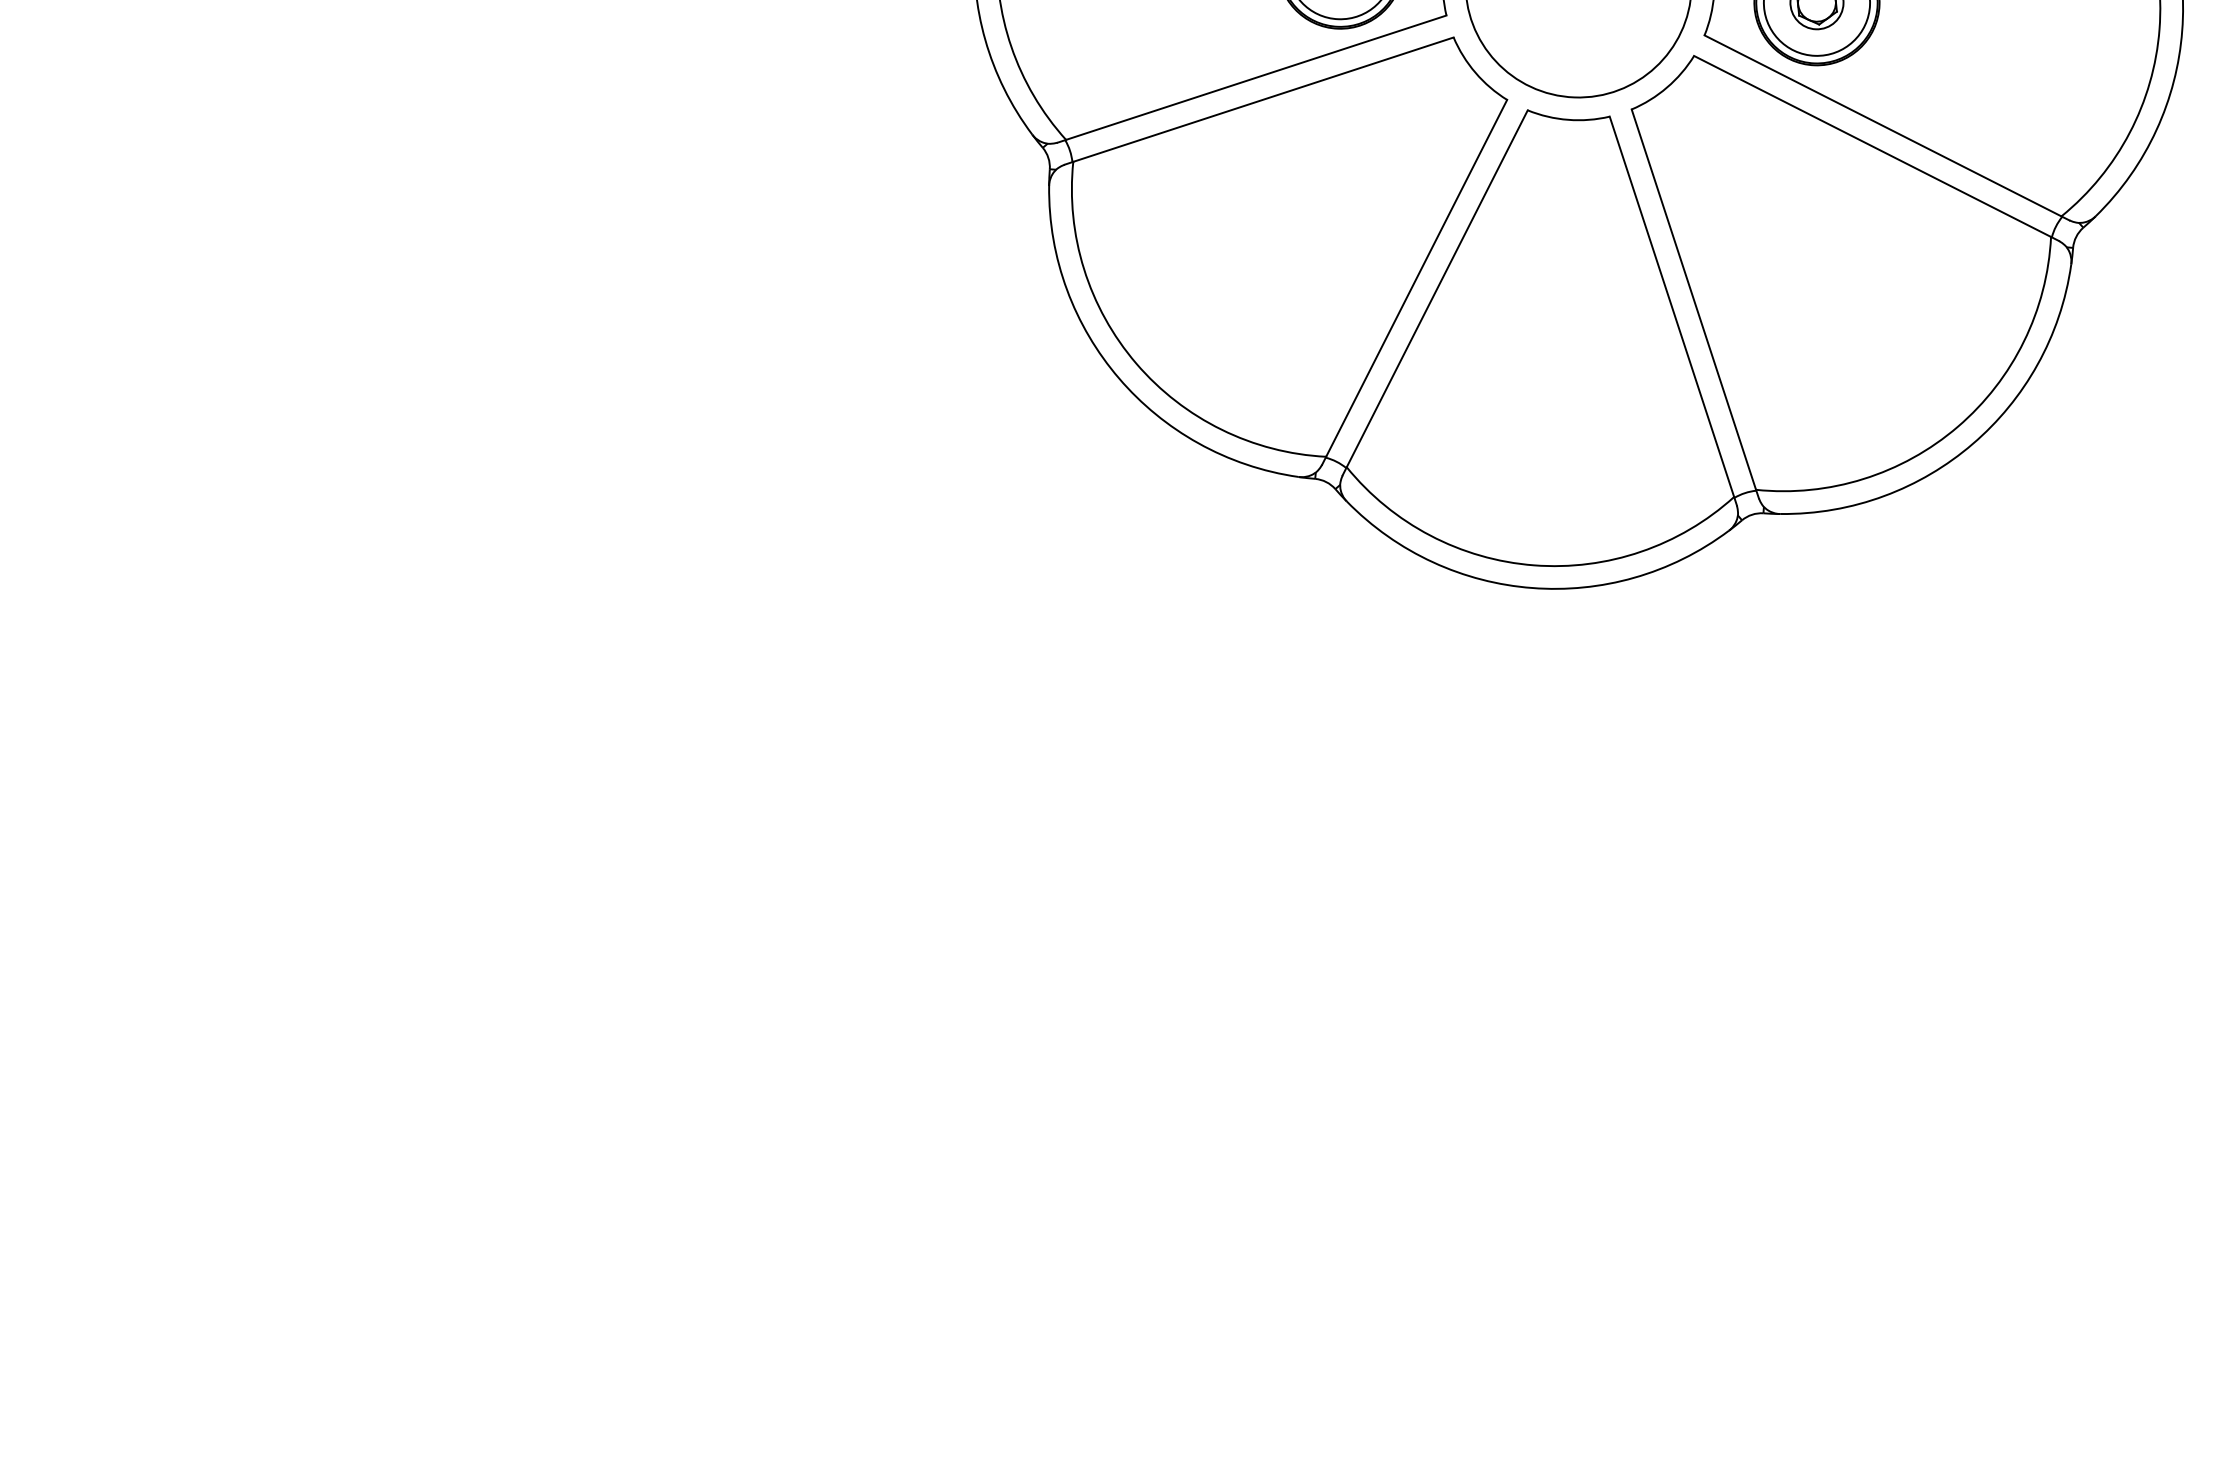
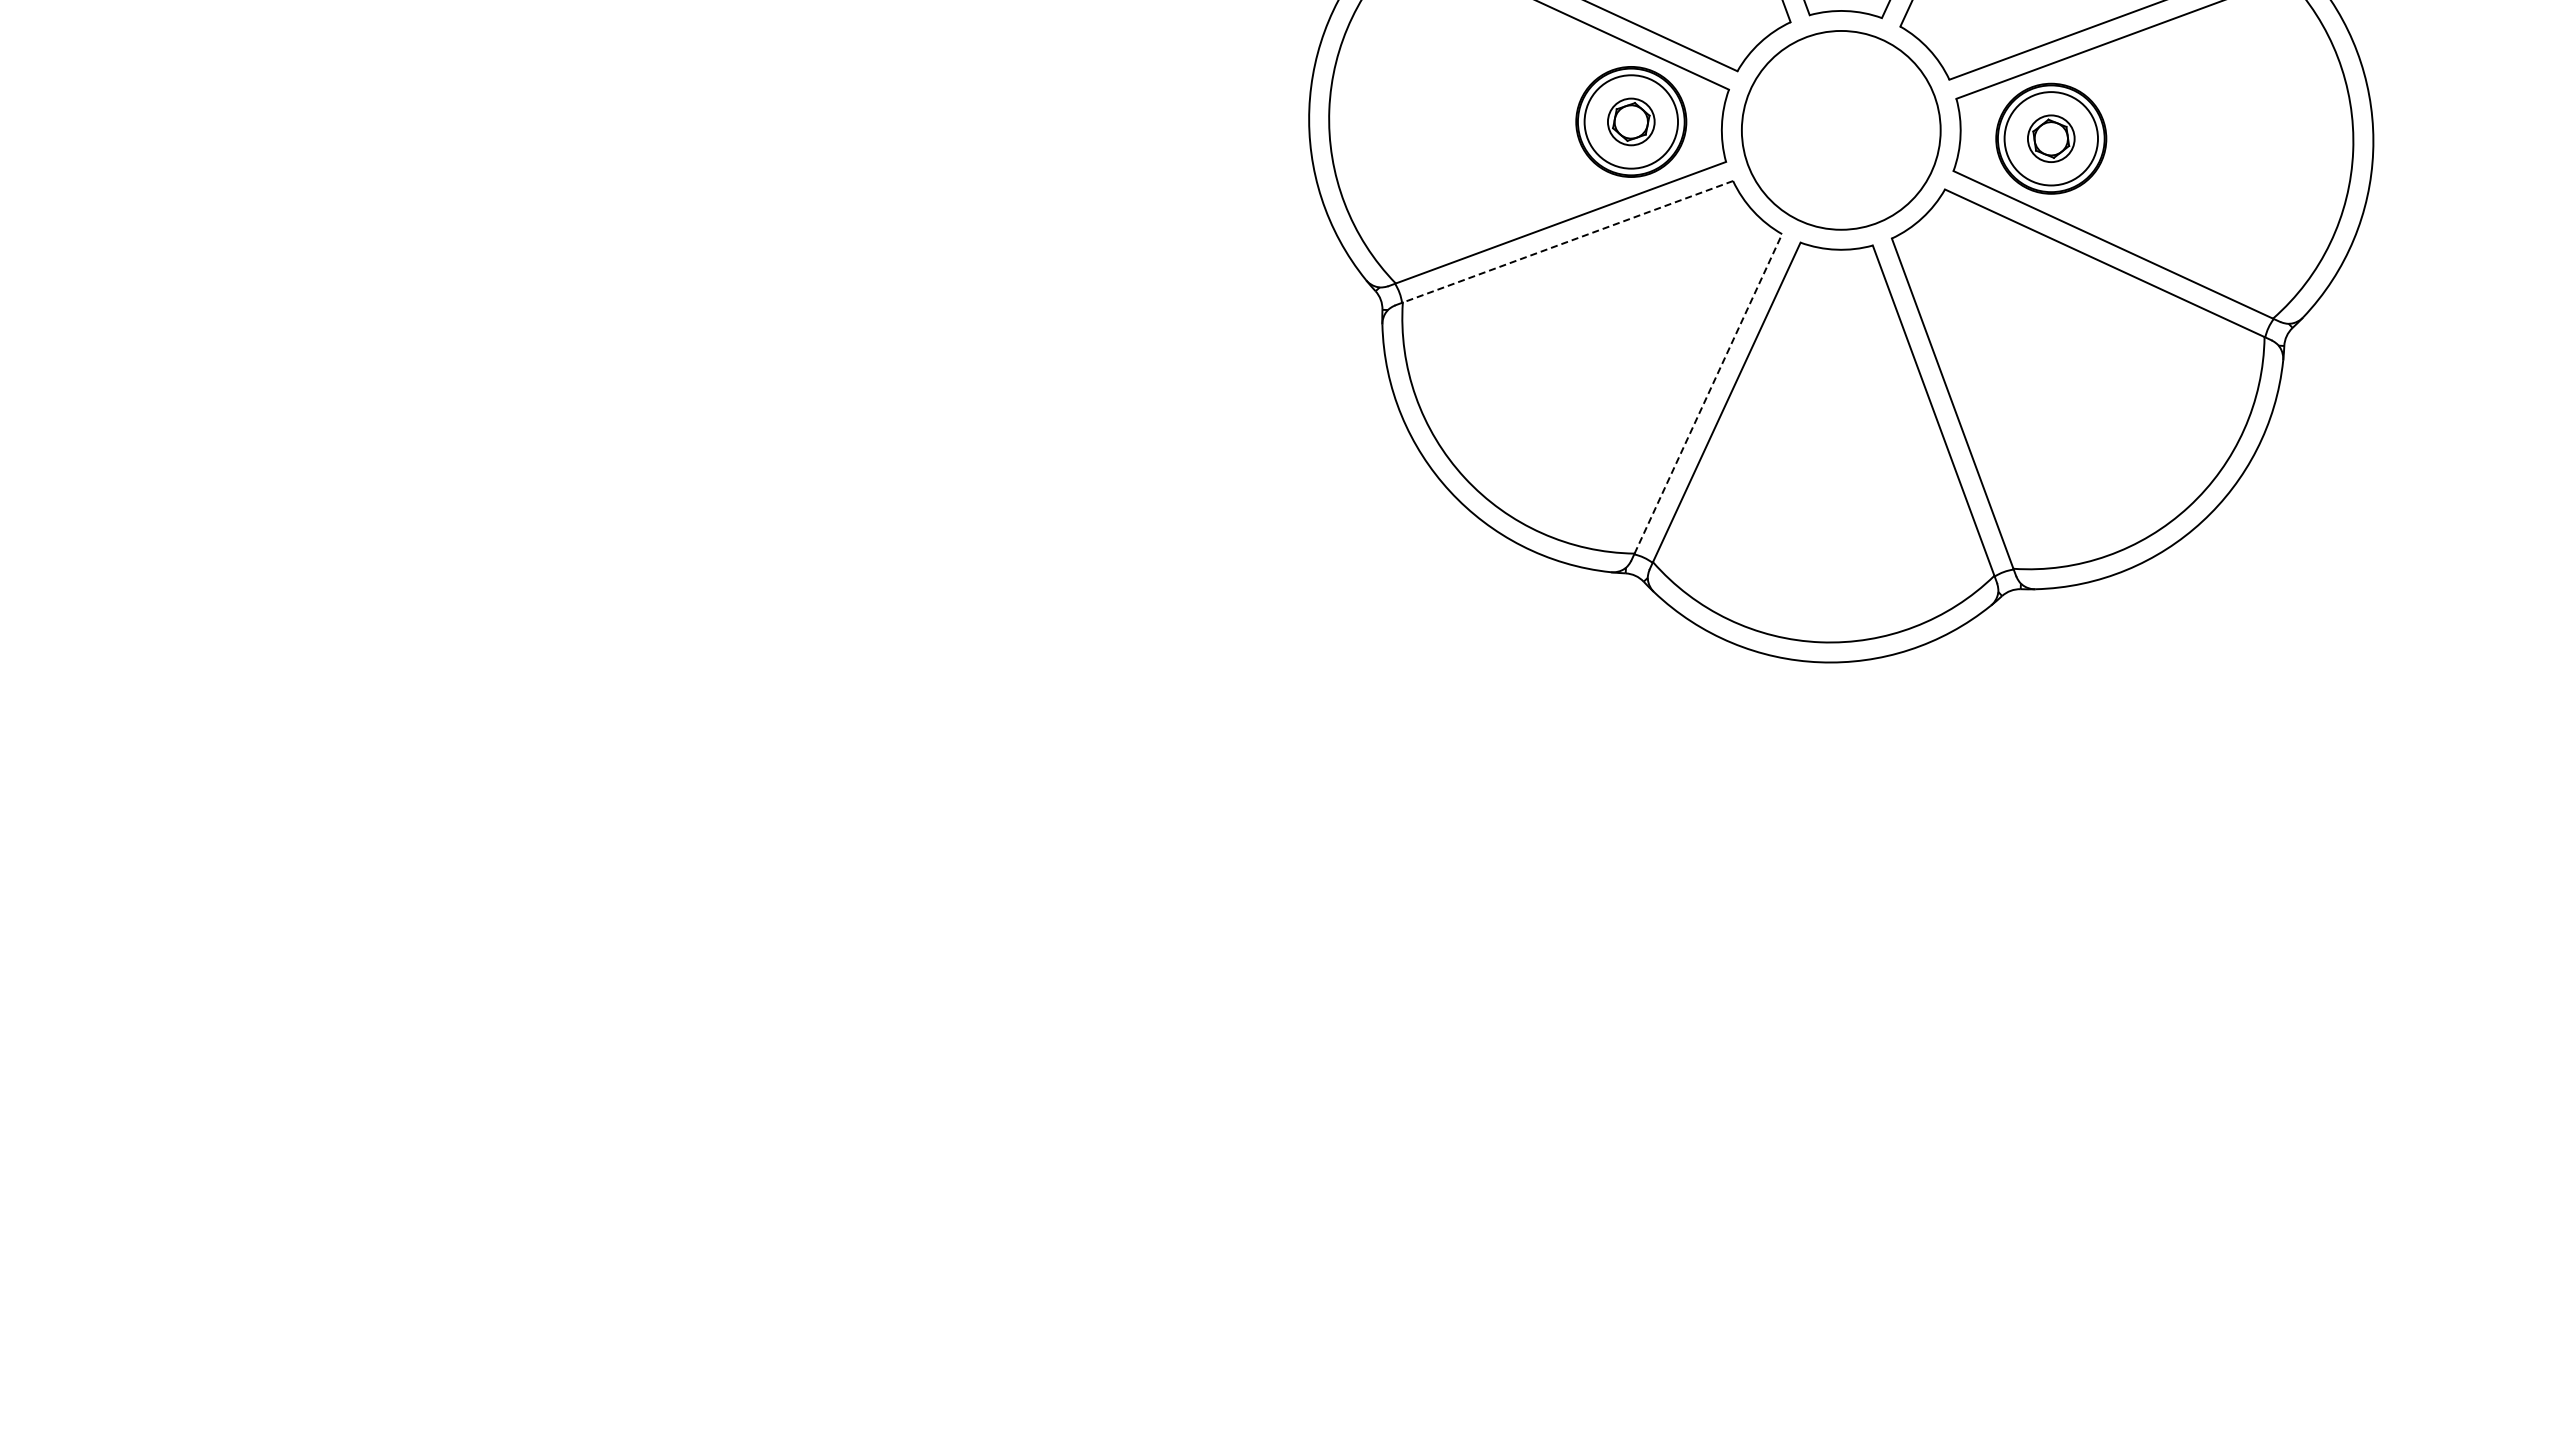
line: (1262, 99) -> (1567, 241), solid -> dashed
line: (1416, 277) -> (1708, 393), solid -> dashed

